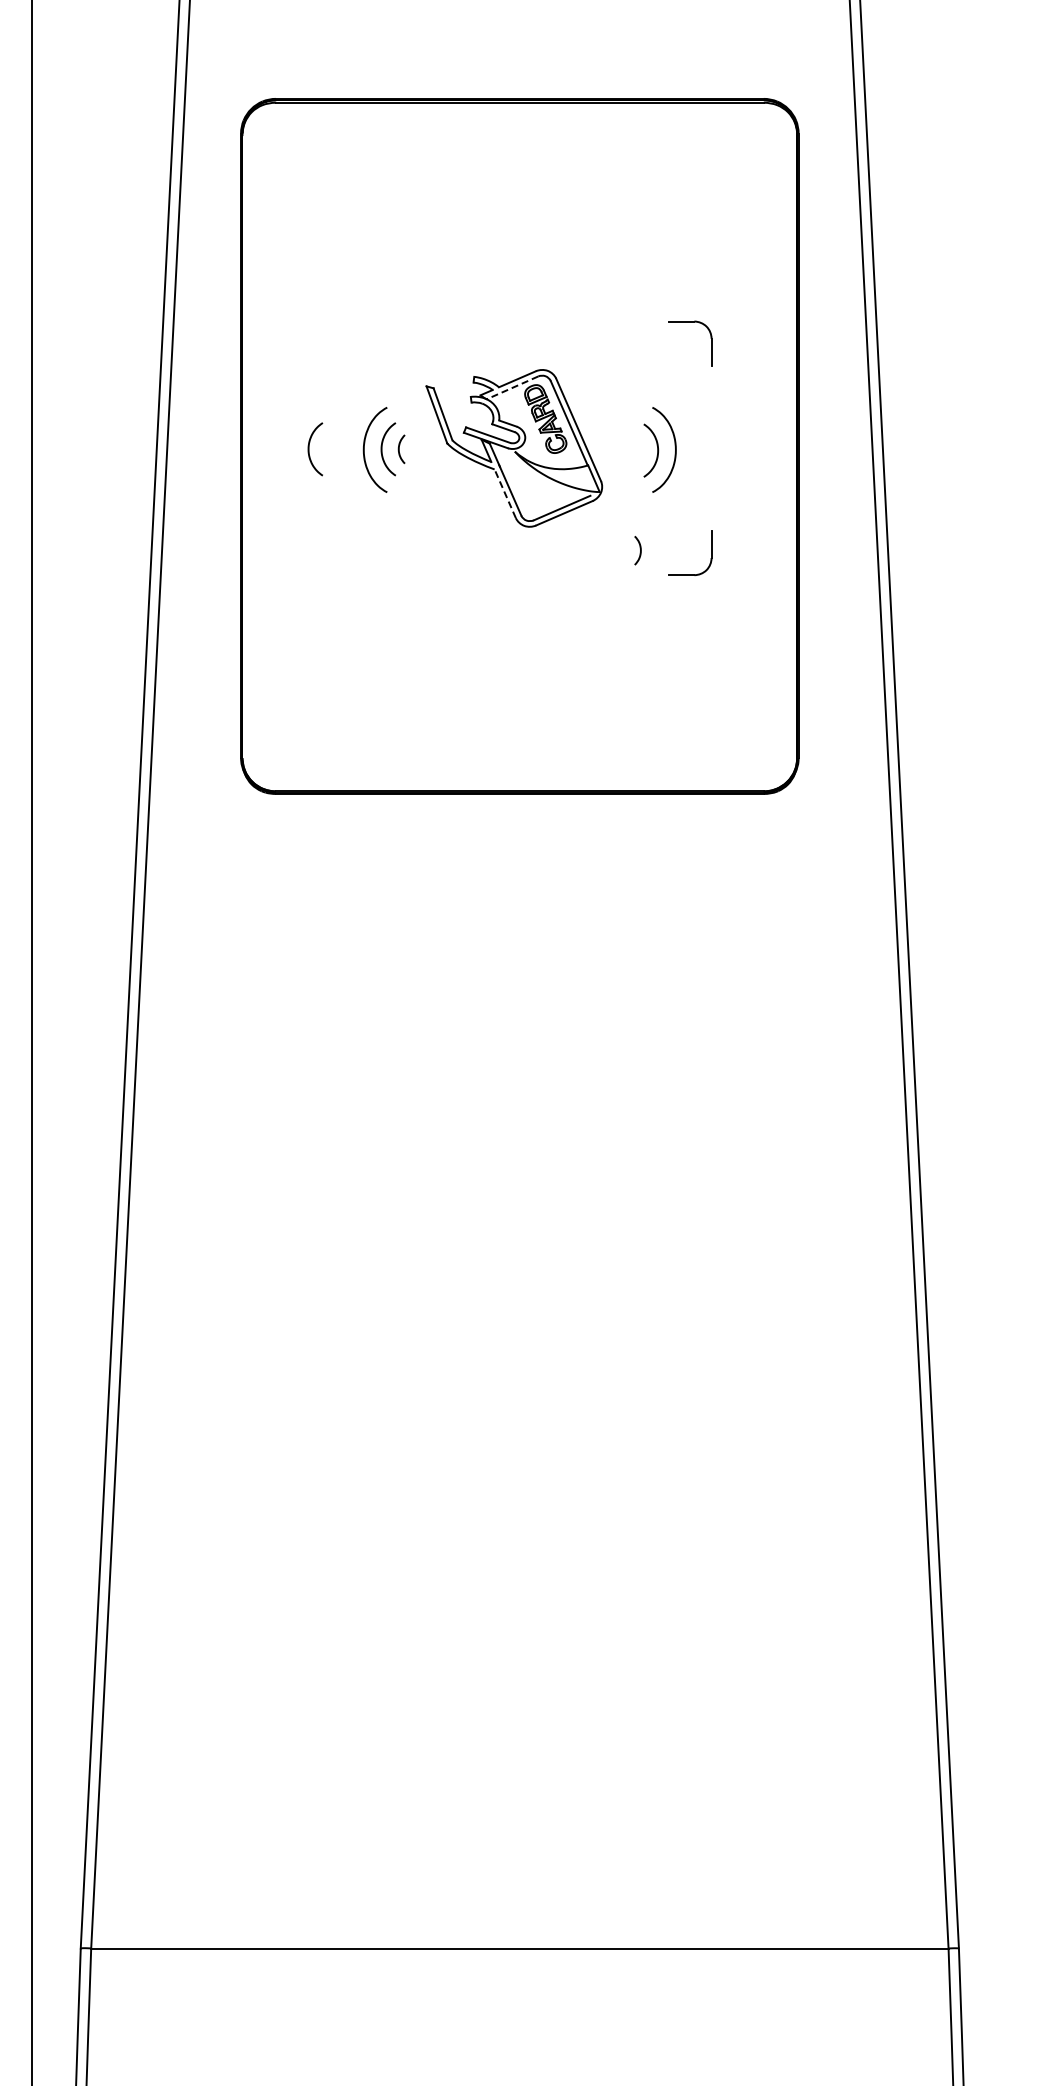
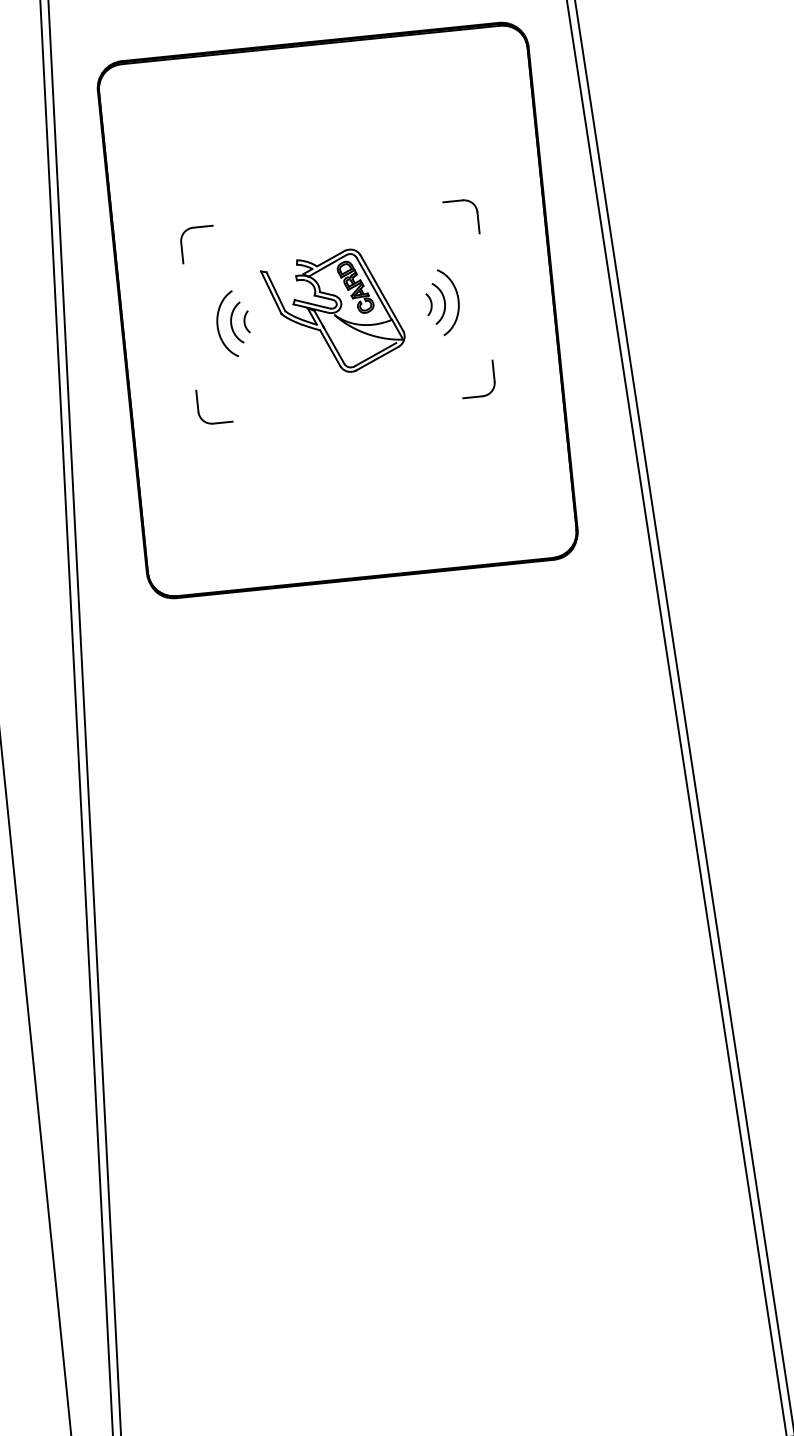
part: (329, 337) -> (182, 241), added
line: (512, 388) -> (327, 266), dashed -> solid
curve: (309, 449) -> (175, 329), removed
line: (505, 493) -> (330, 347), dashed -> solid
curve: (639, 548) -> (430, 302), moved
part: (328, 552) -> (198, 407), added

